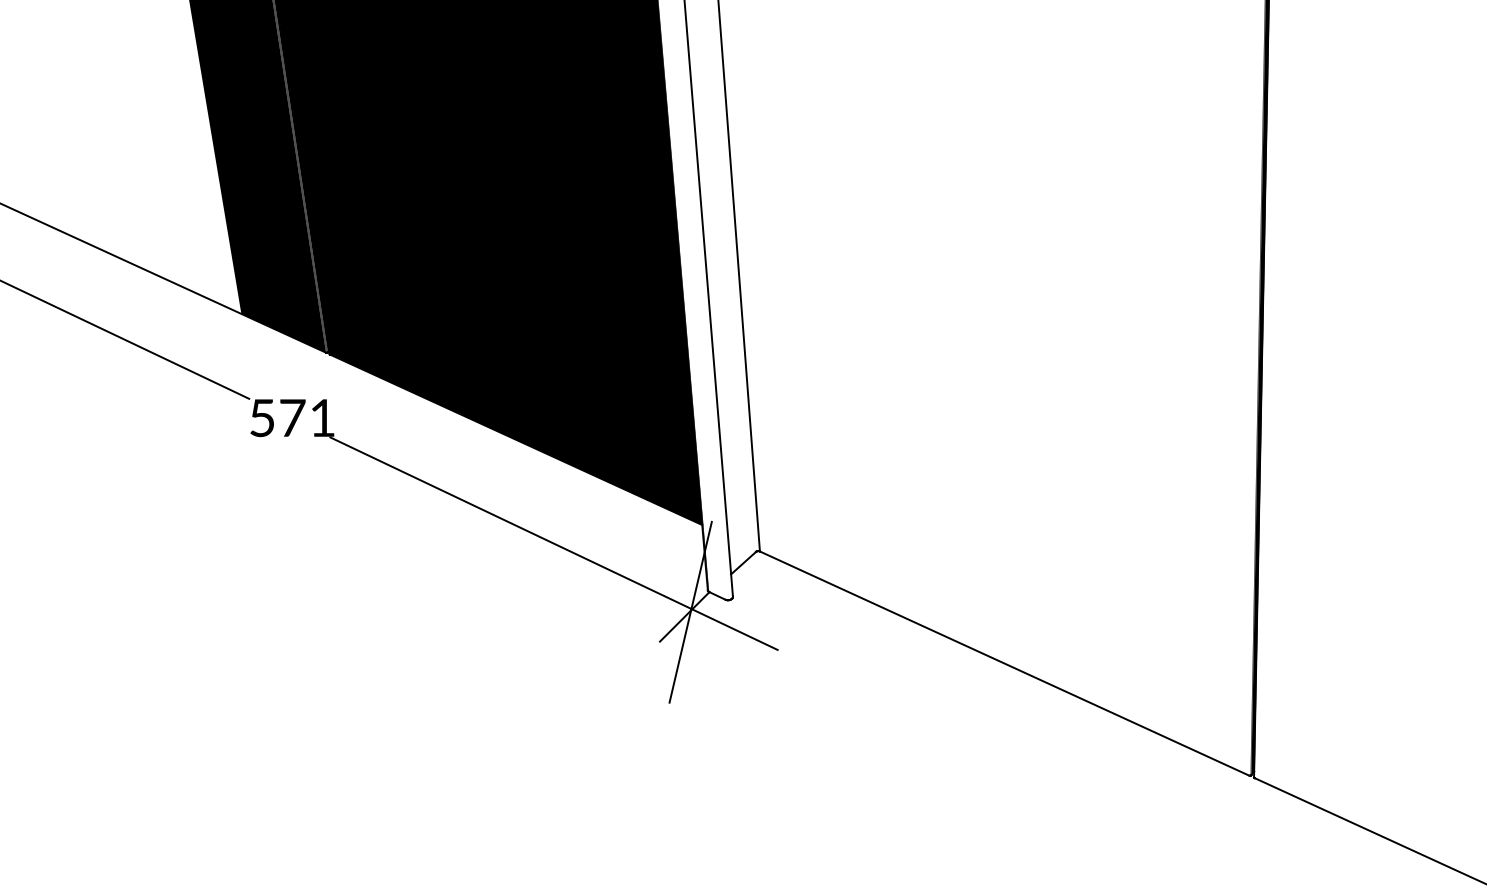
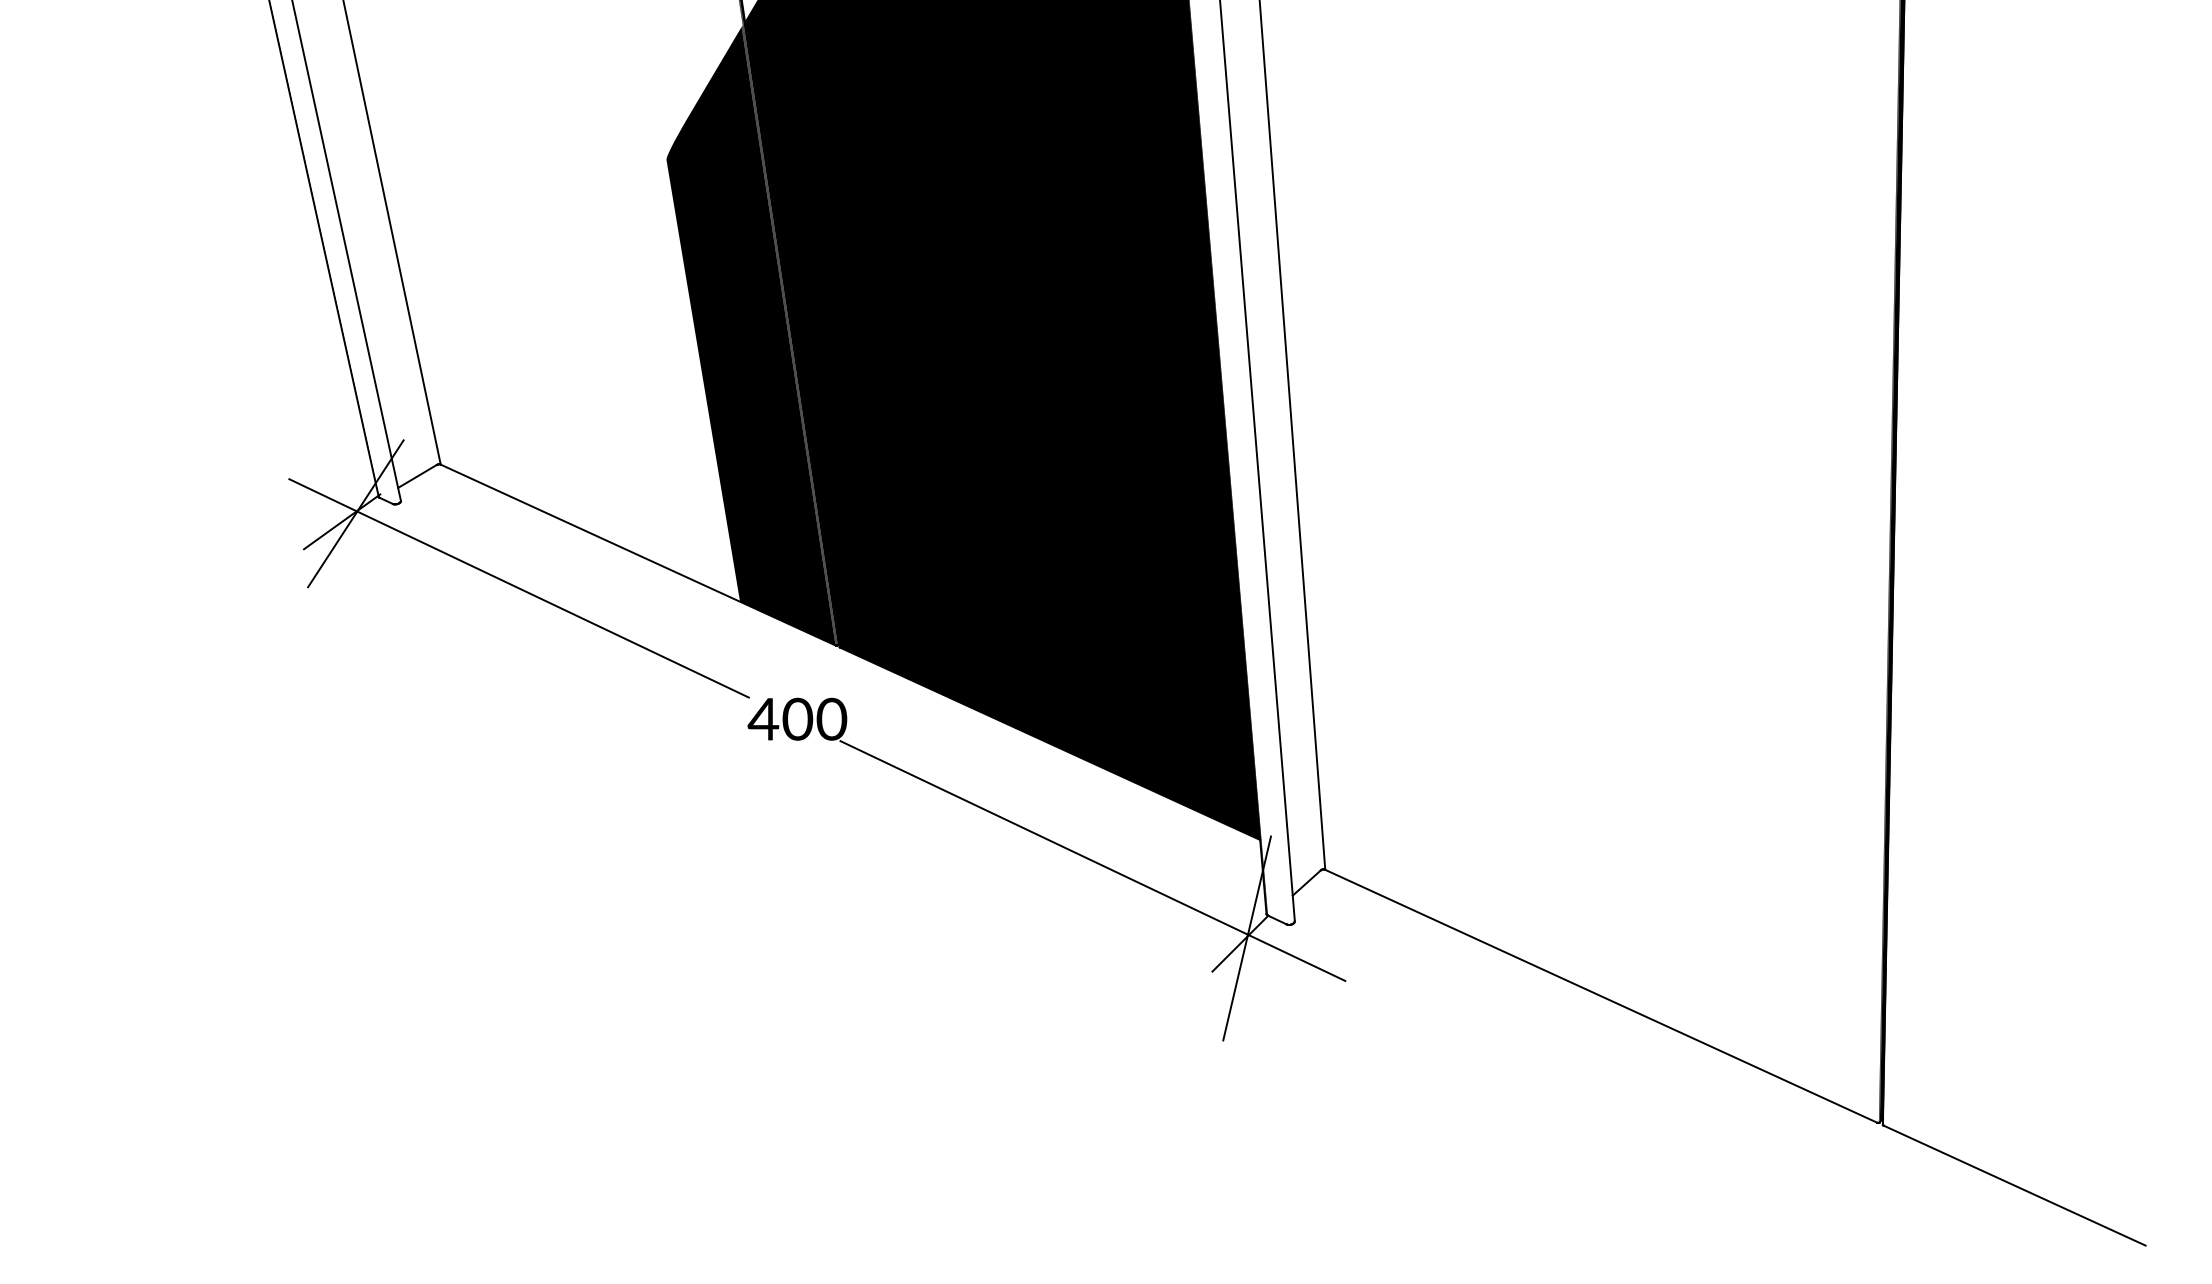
text: (292, 417) -> (797, 718), 571 -> 400

